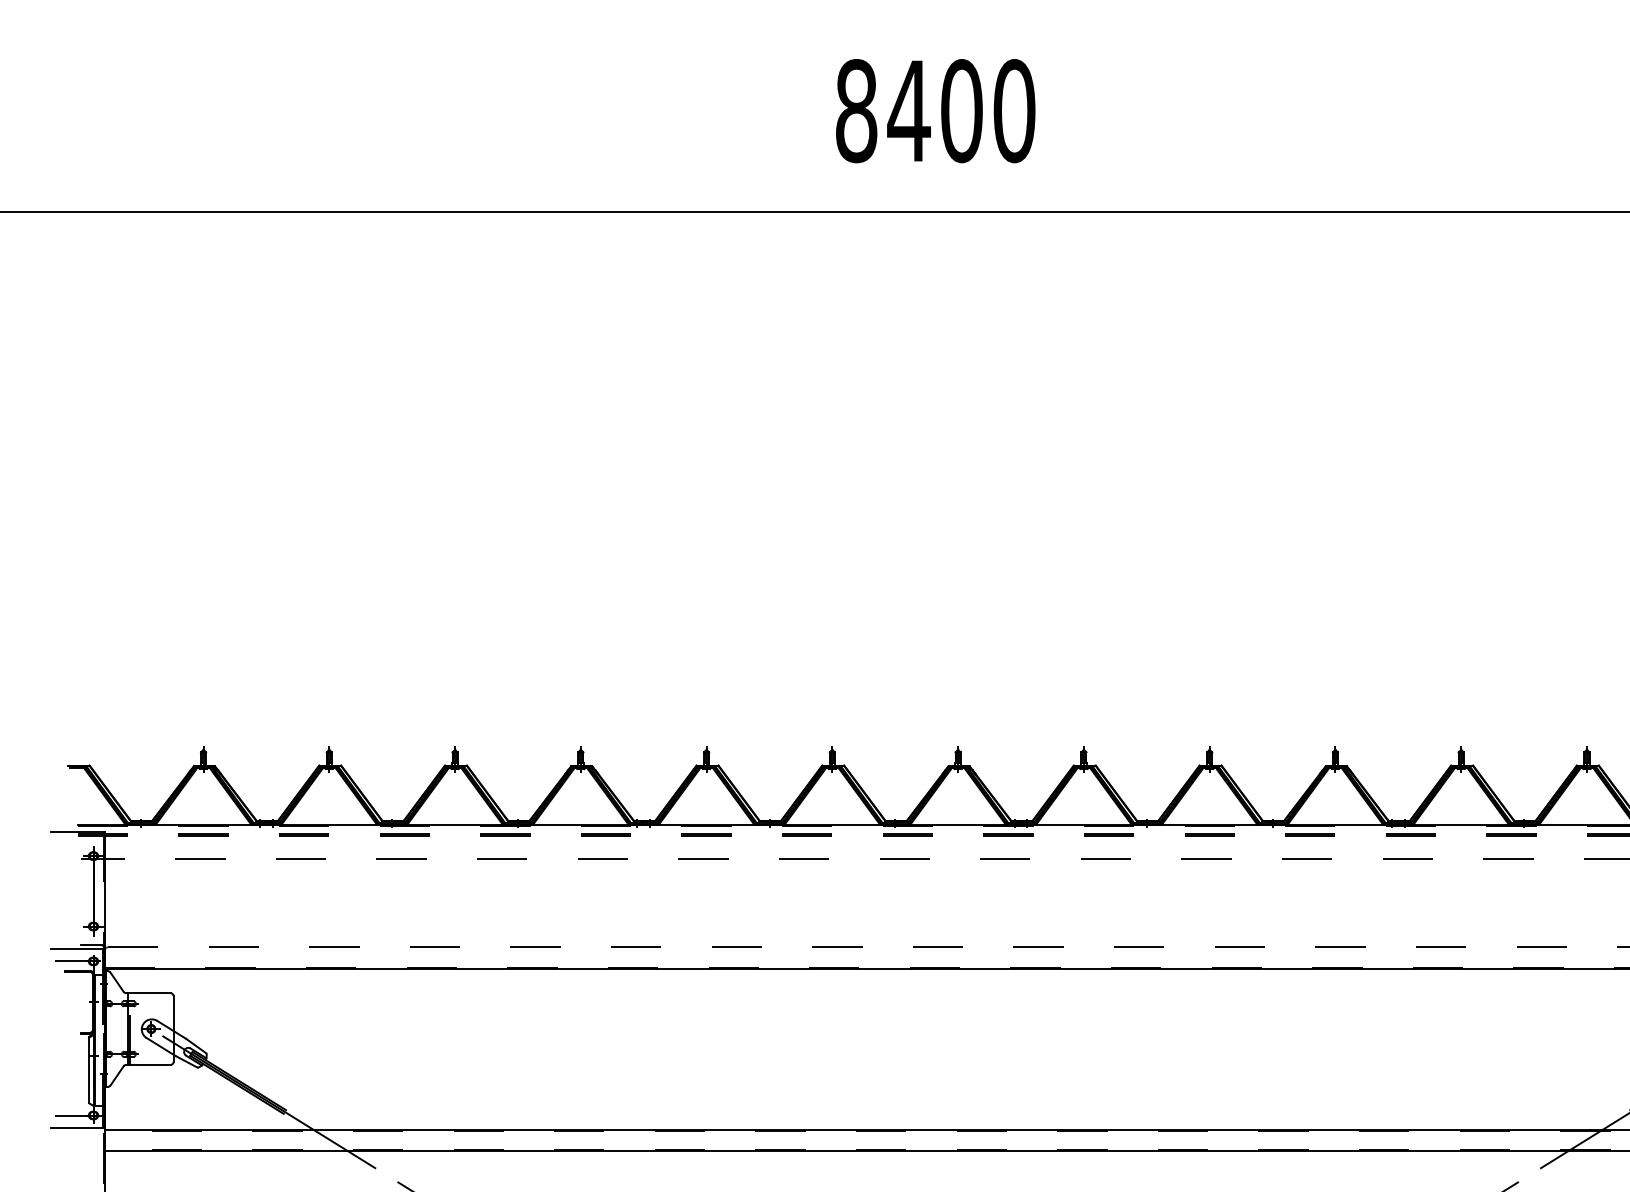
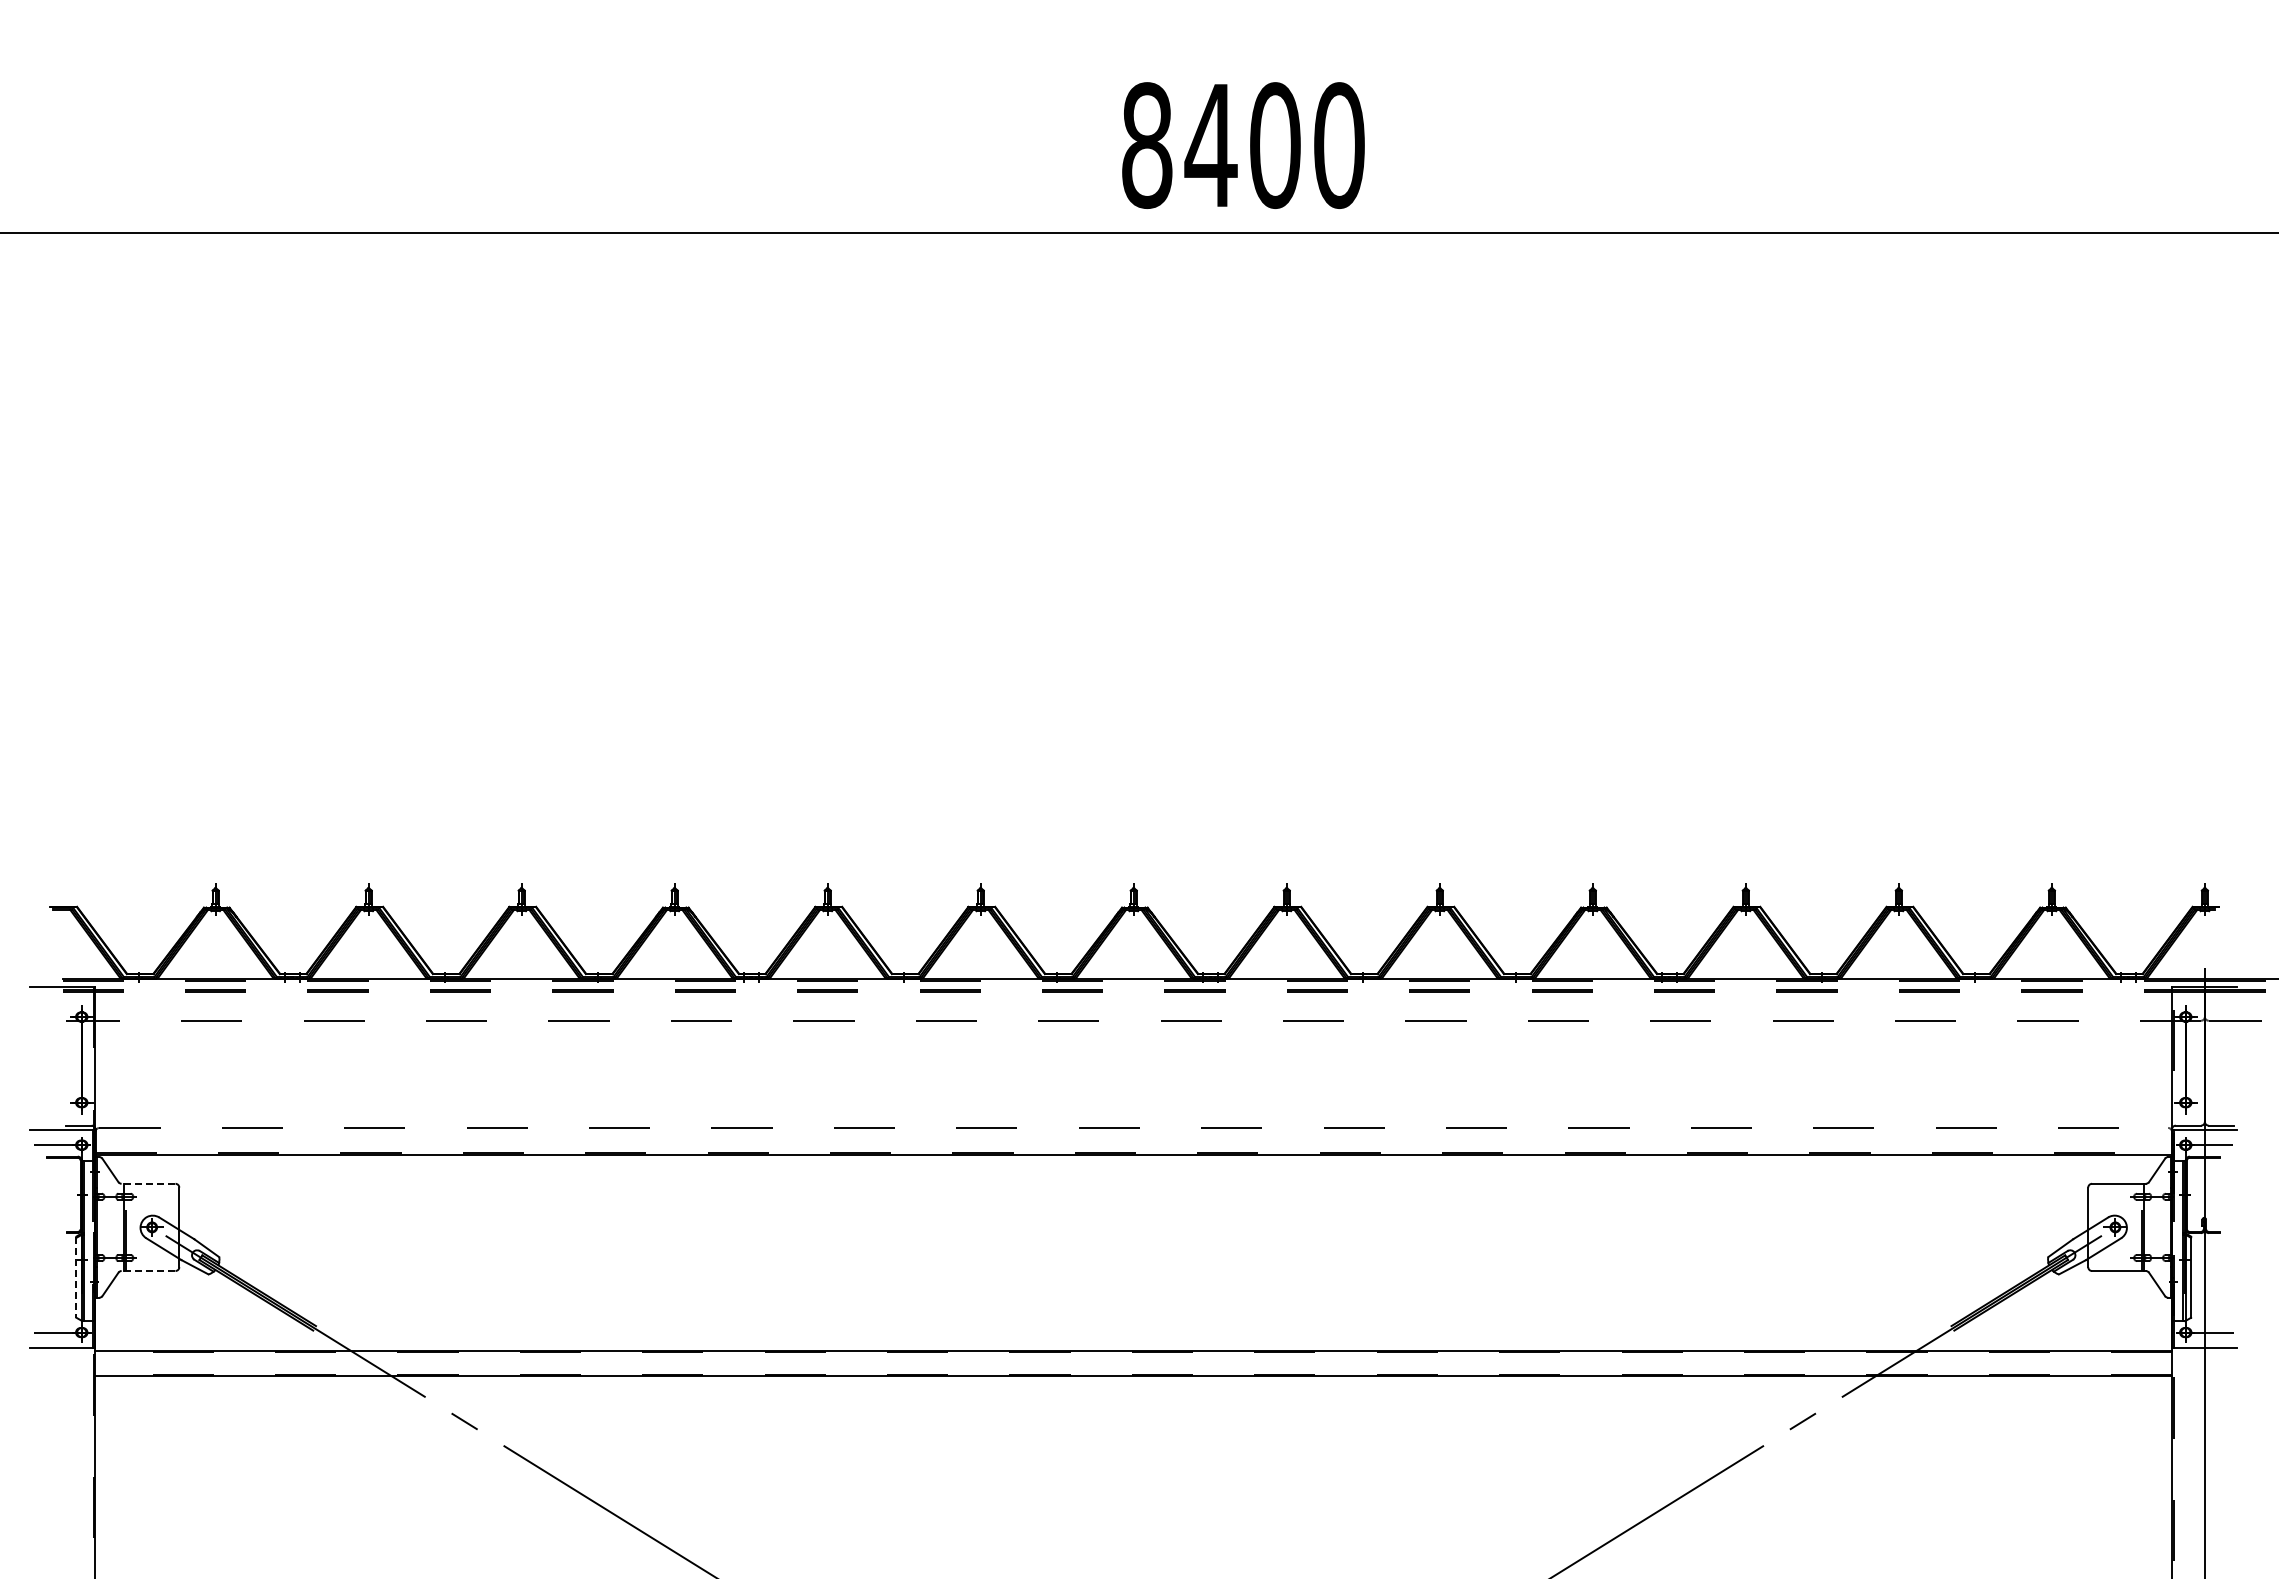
text: (935, 111) -> (1243, 145), moved
line: (148, 992) -> (148, 1183), solid -> dashed
line: (148, 1065) -> (148, 1271), solid -> dashed
line: (89, 1070) -> (76, 1277), solid -> dashed

